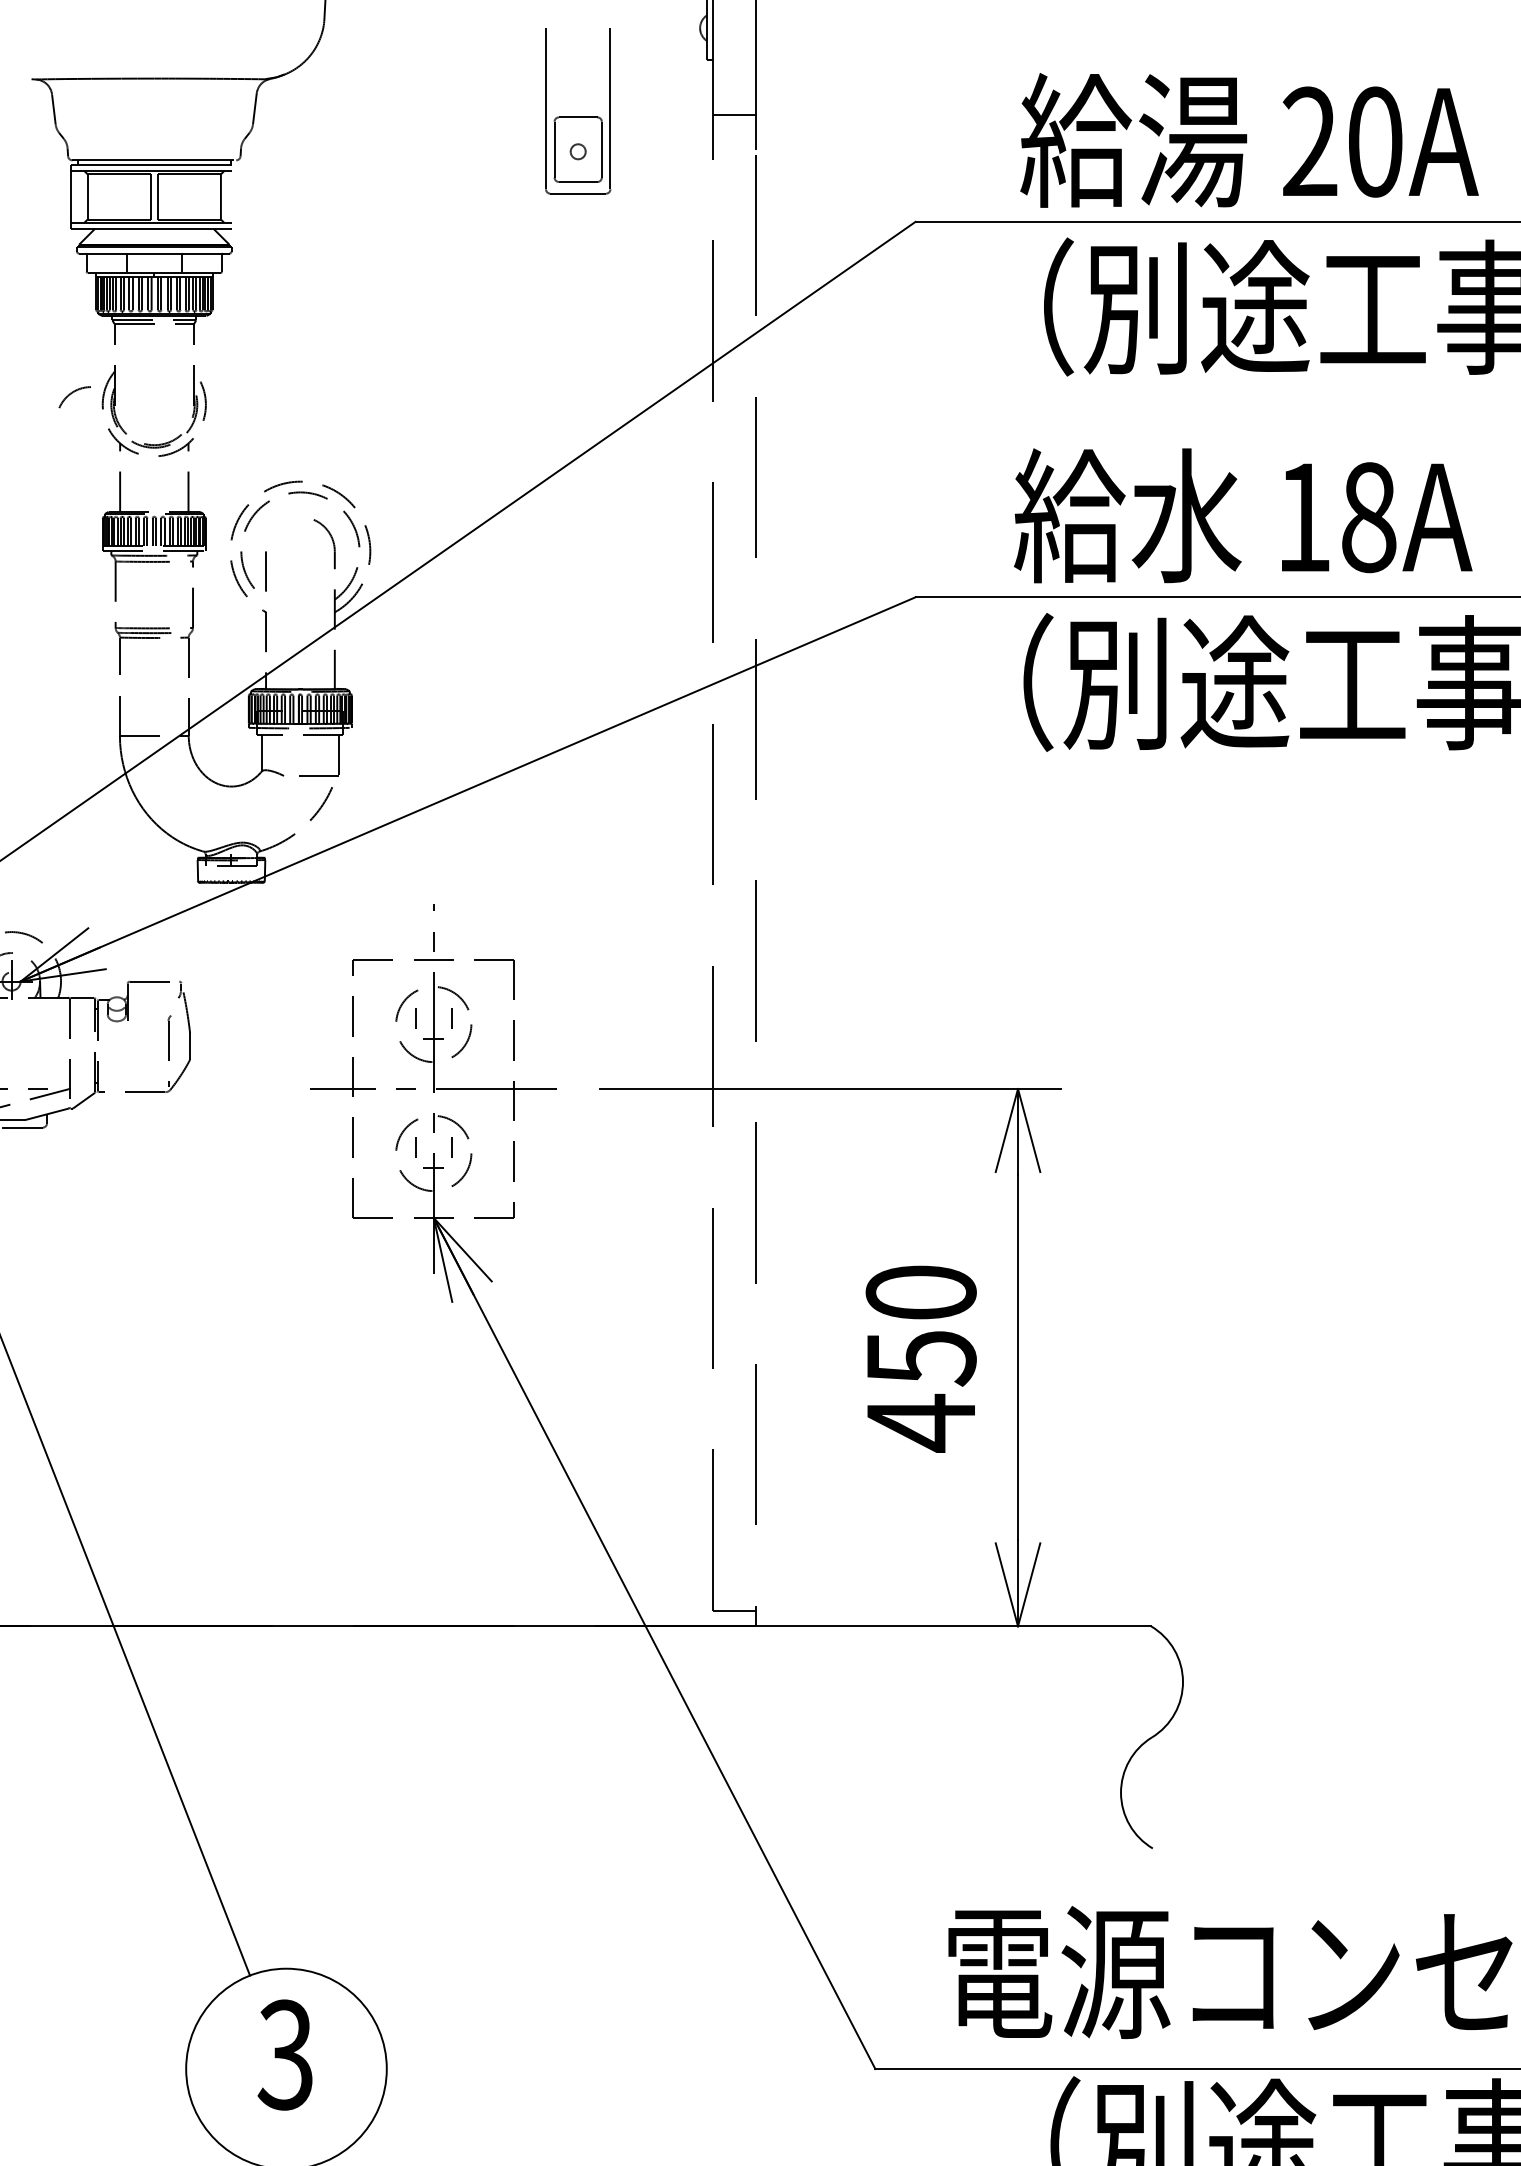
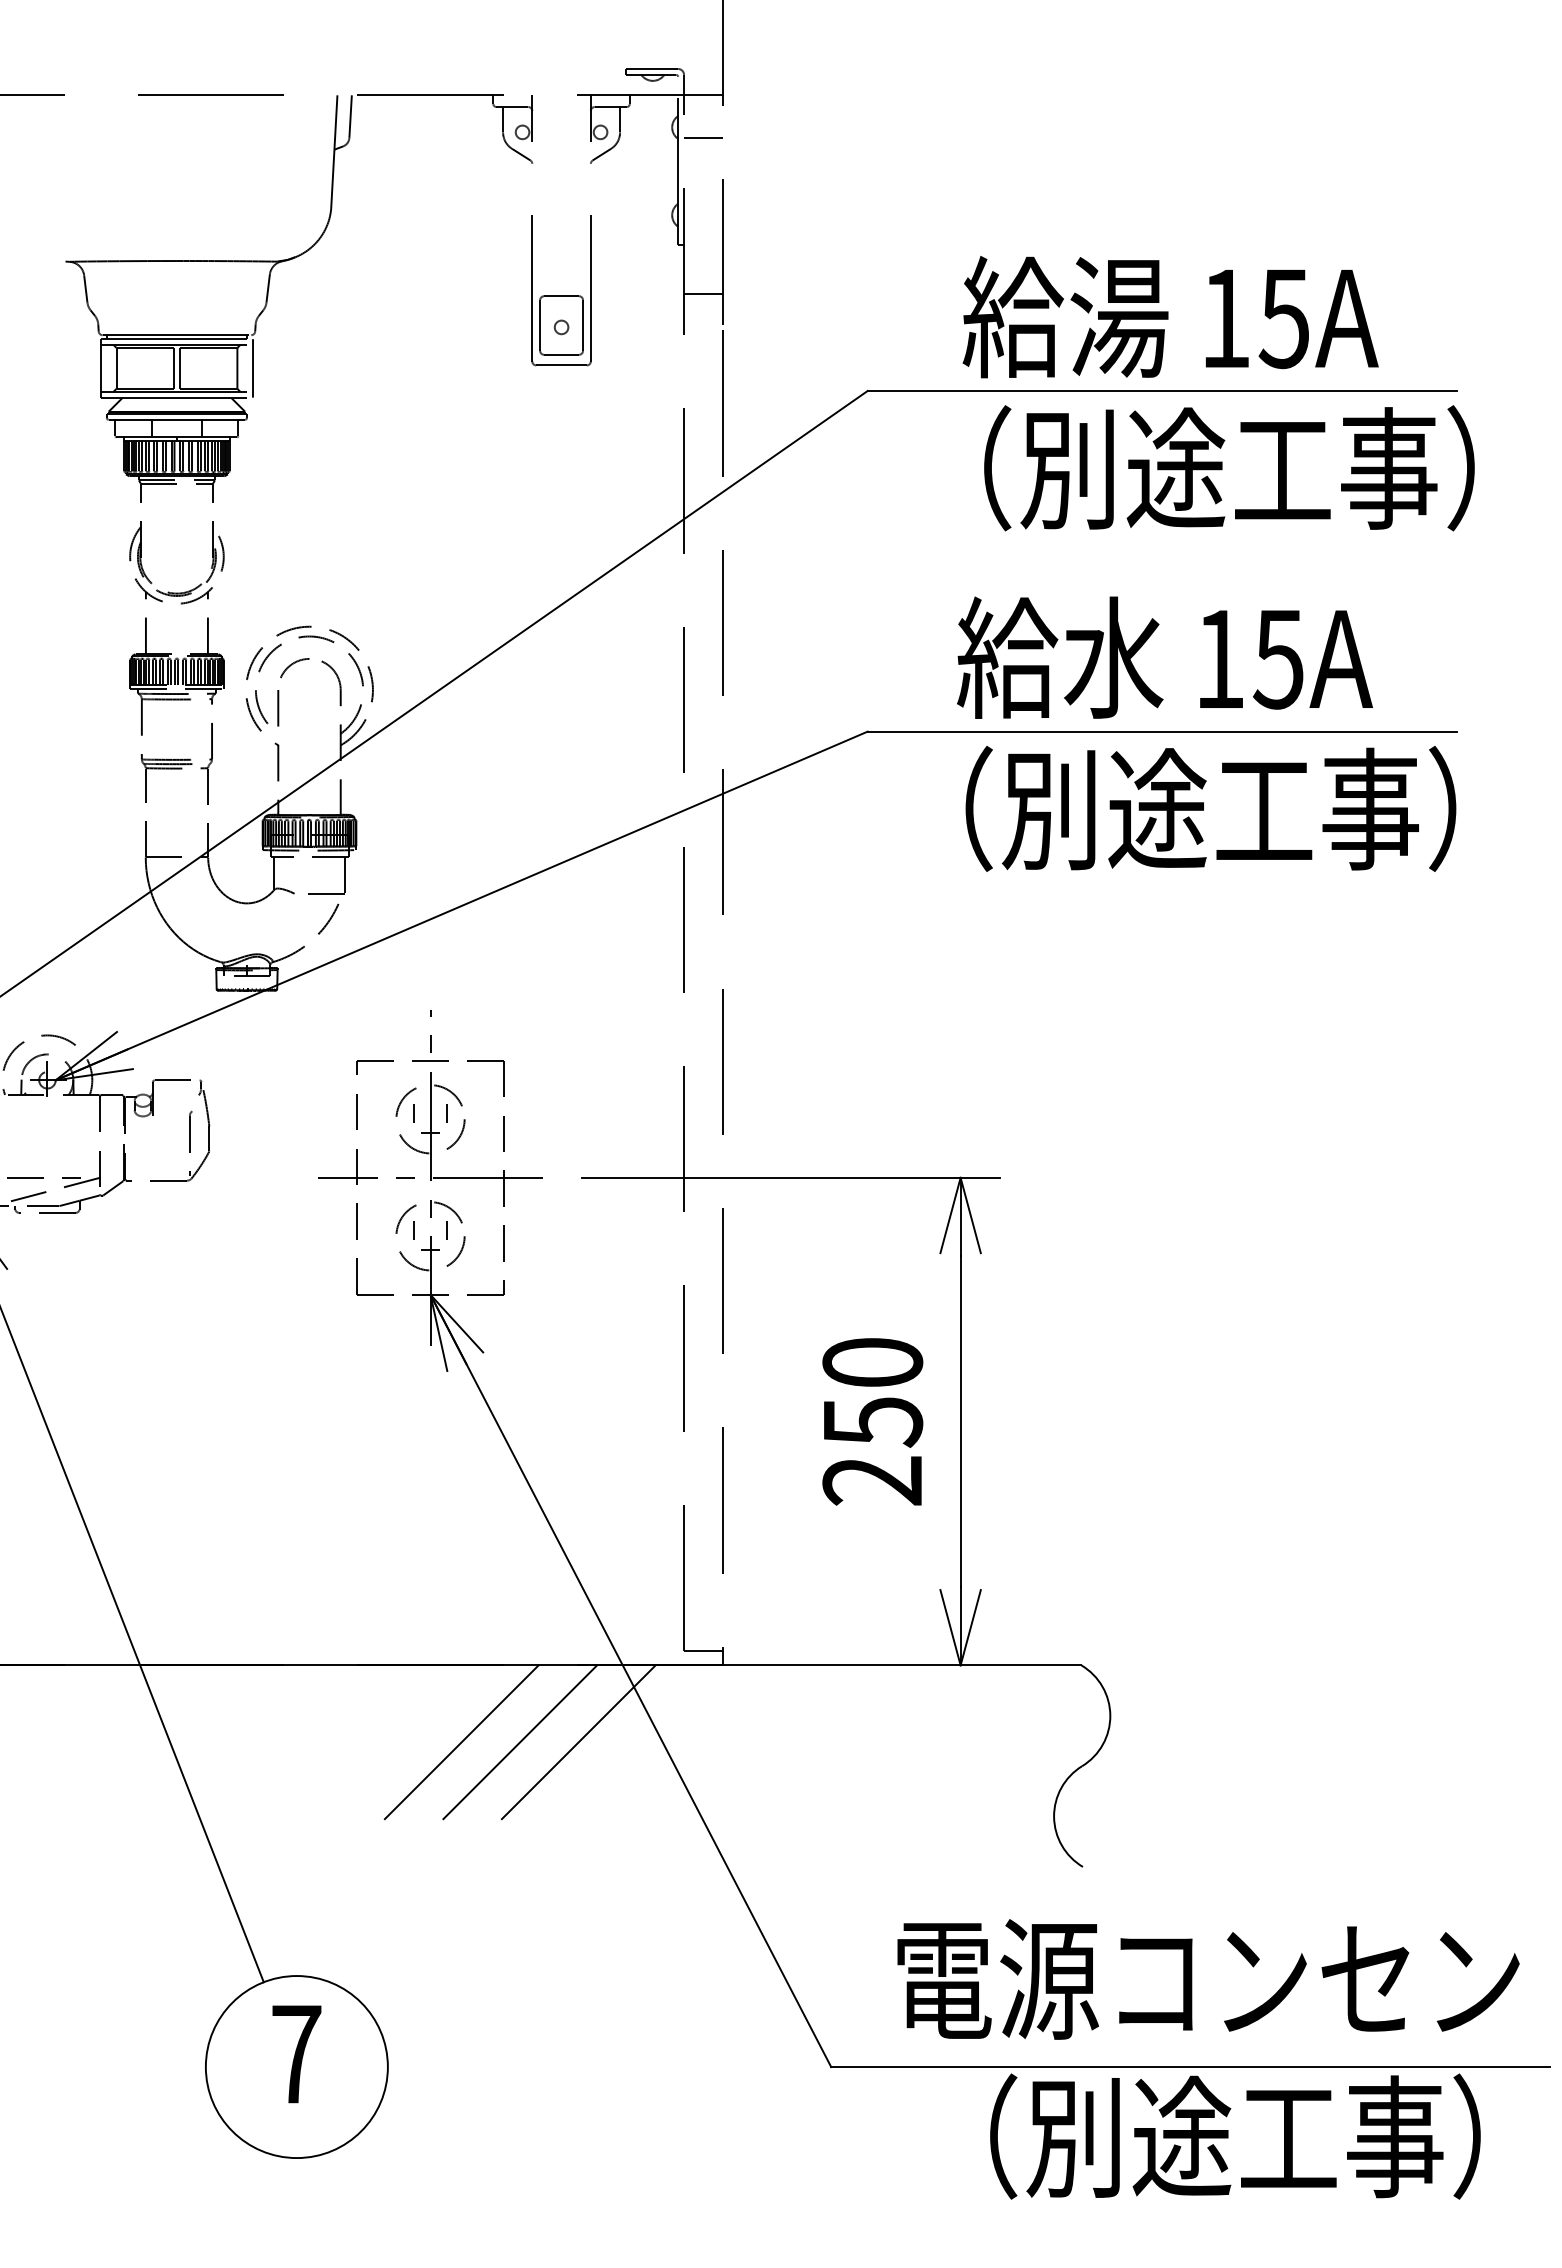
text: (1342, 141) -> (1255, 318), 20A -> 15A
line: (238, 197) -> (253, 368), added
arc: (72, 394) -> (292, 665), moved
text: (1368, 517) -> (1278, 659), 18A -> 15A
text: (919, 1422) -> (871, 1480), 450 -> 250
line: (467, 1711) -> (461, 1742), added
line: (532, 1711) -> (520, 1742), added
line: (596, 1711) -> (578, 1742), added
text: (284, 2055) -> (295, 2054), 3 -> 7

